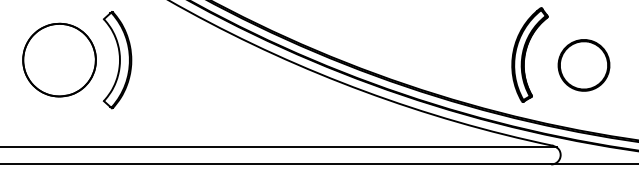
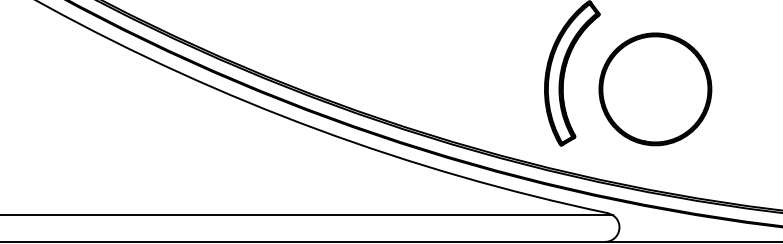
part: (583, 65) -> (654, 89), size x1.43

